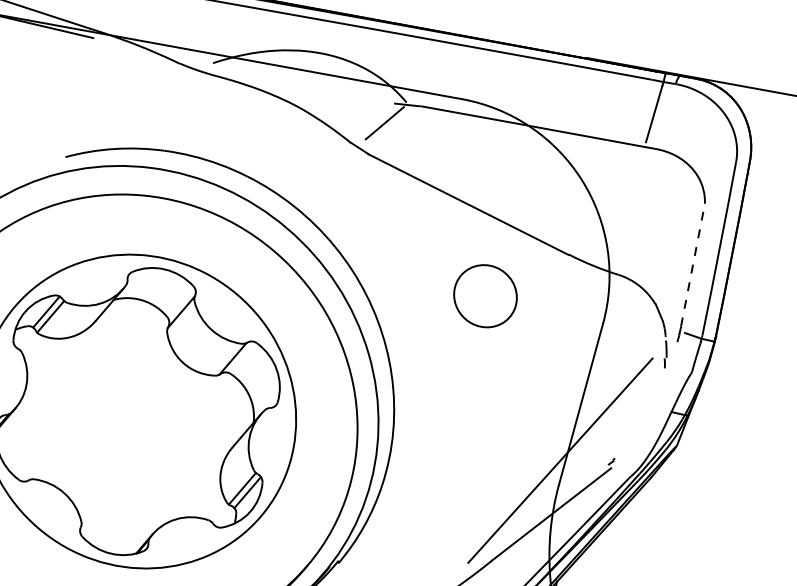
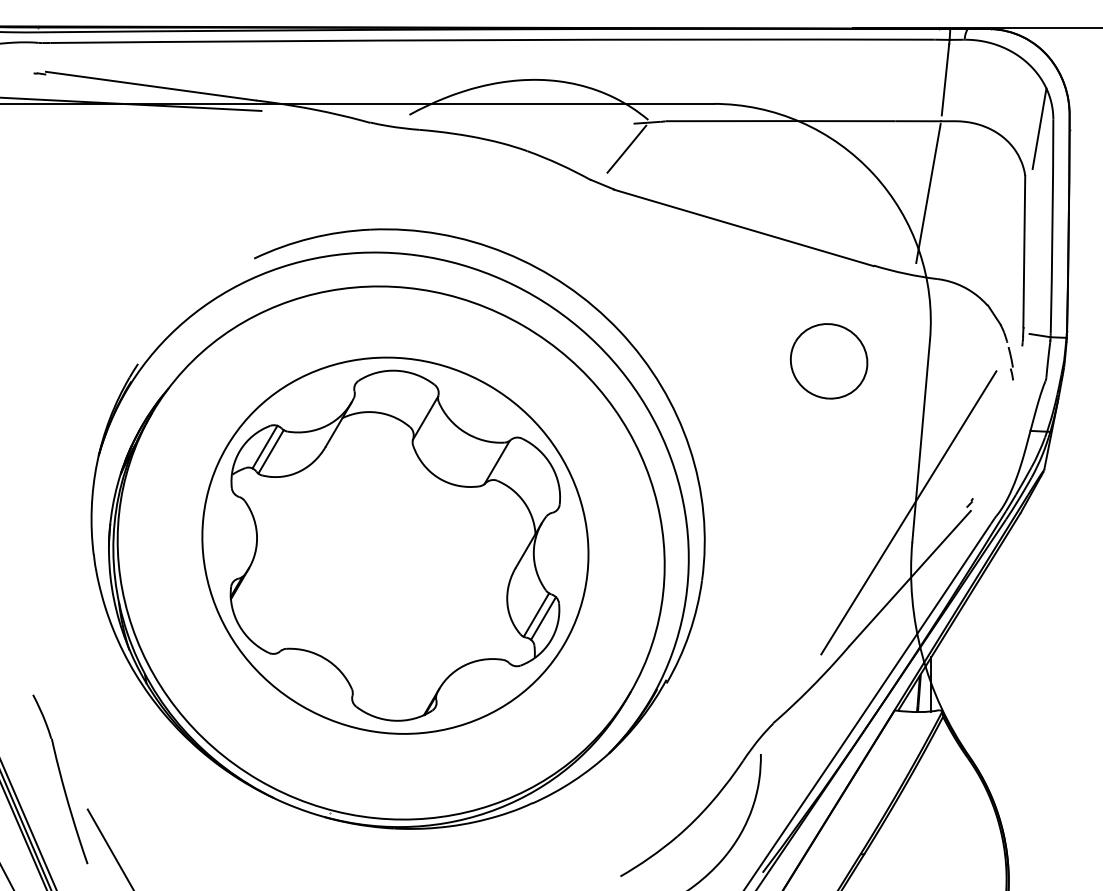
line: (723, 167) -> (1039, 128), added
line: (623, 203) -> (928, 193), added
line: (693, 265) -> (1024, 251), dashed -> solid
part: (485, 296) -> (829, 361), moved

